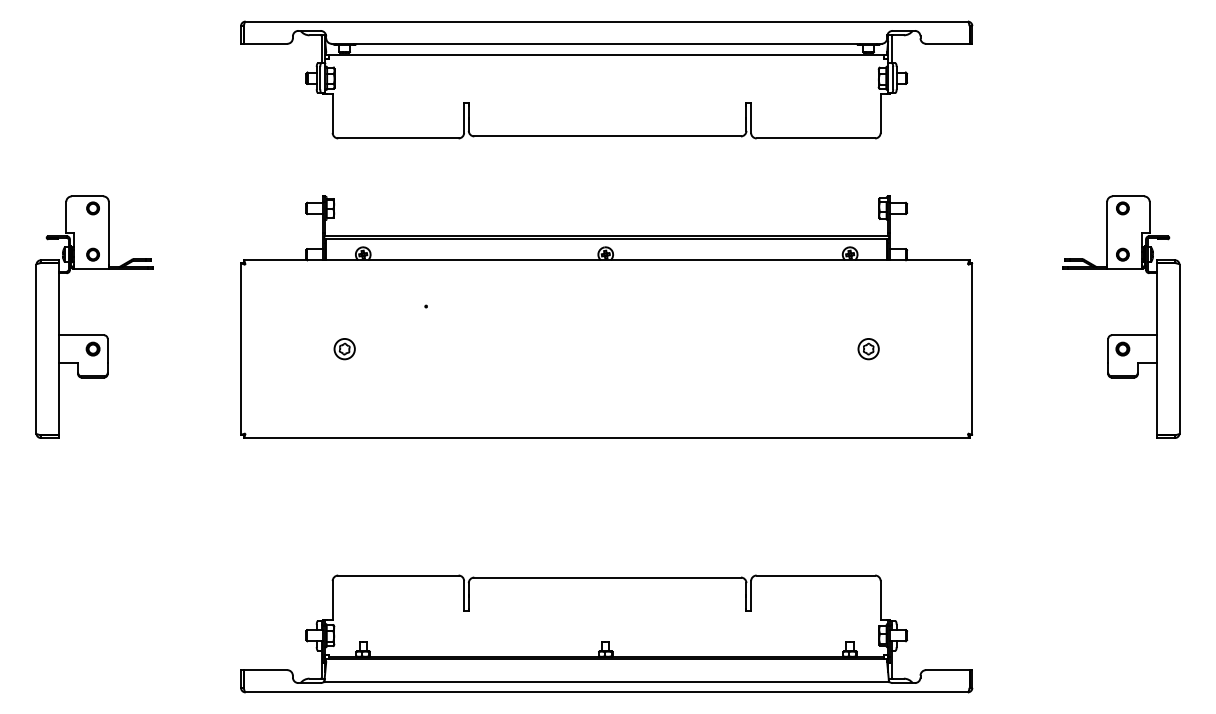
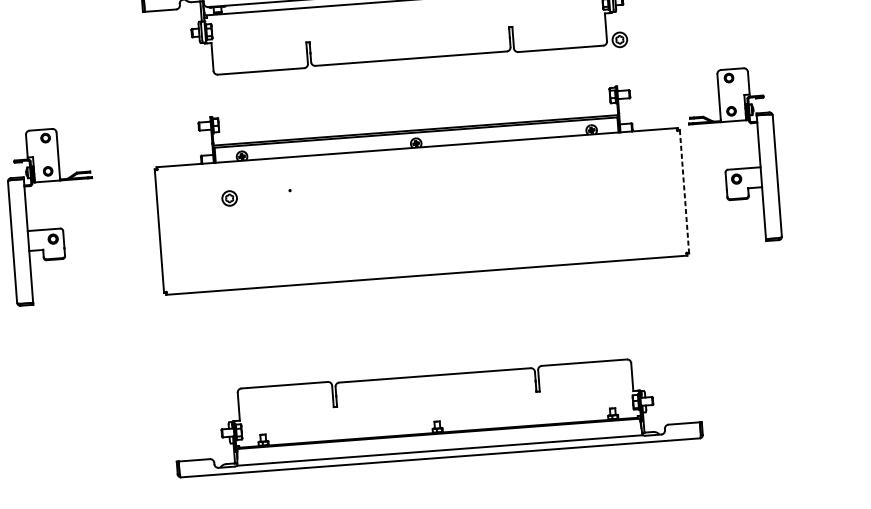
part: (1121, 334) -> (734, 168), moved
line: (972, 348) -> (684, 191), solid -> dashed
part: (344, 349) -> (229, 198), moved
part: (868, 349) -> (619, 40), moved

